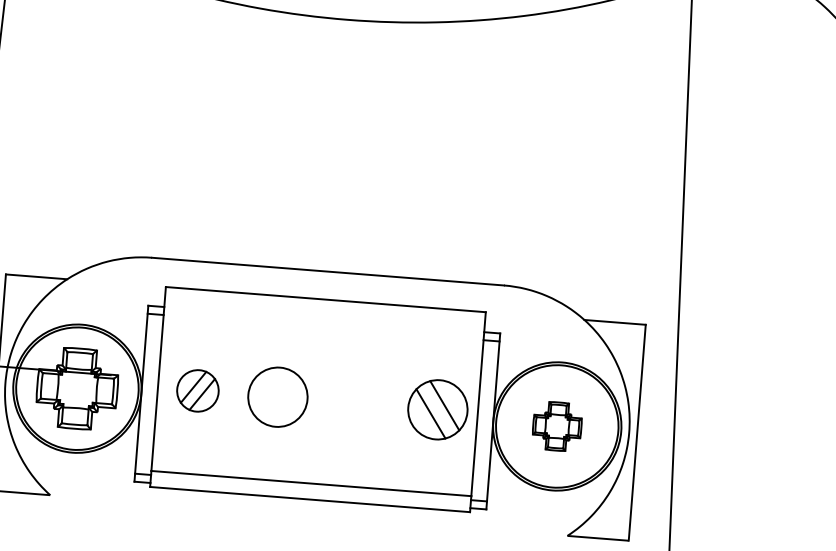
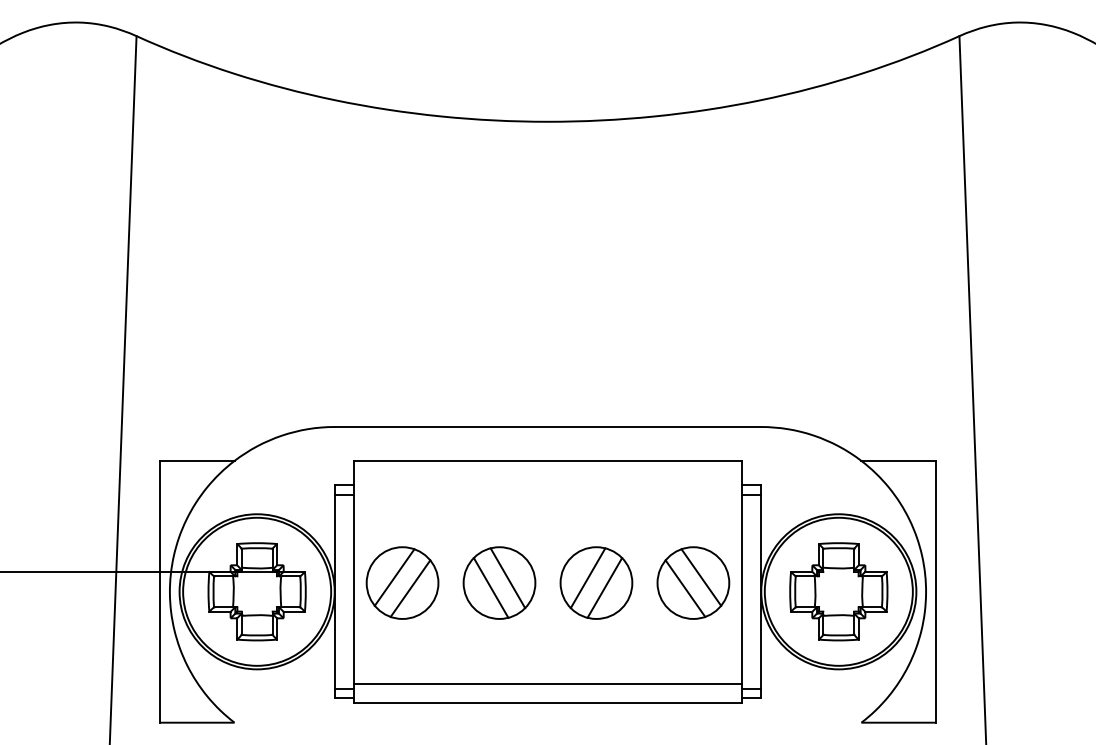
part: (197, 390) -> (402, 582), size x1.43
line: (284, 393) -> (507, 578), added
line: (270, 400) -> (490, 587), added
part: (357, 403) -> (596, 582), added
part: (557, 426) -> (838, 591), size x1.67

